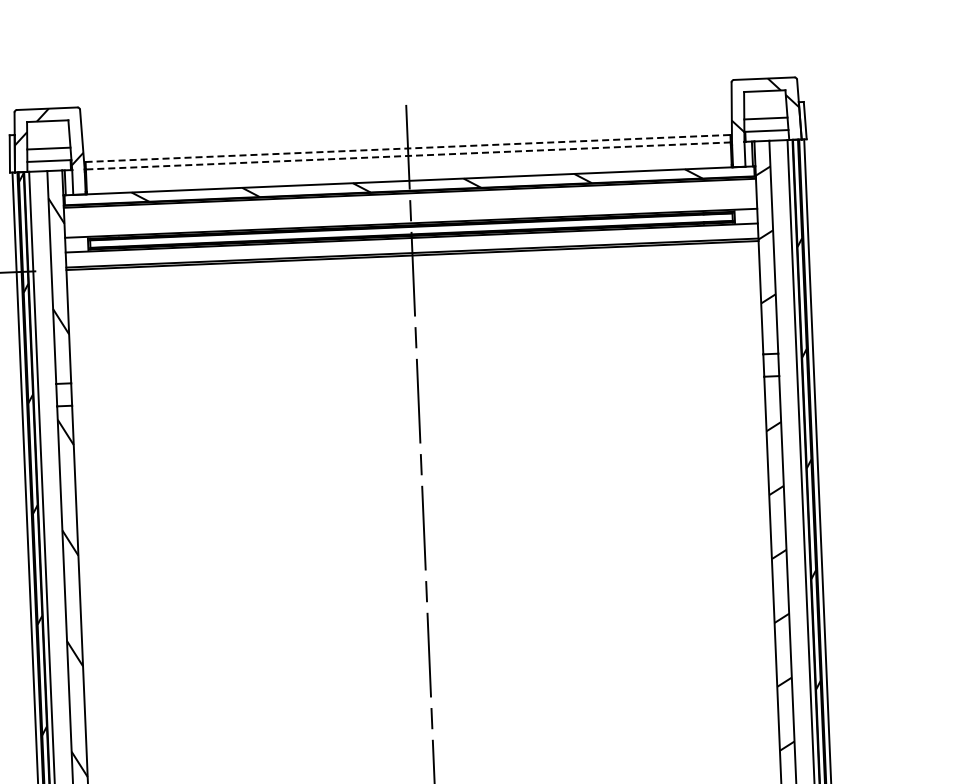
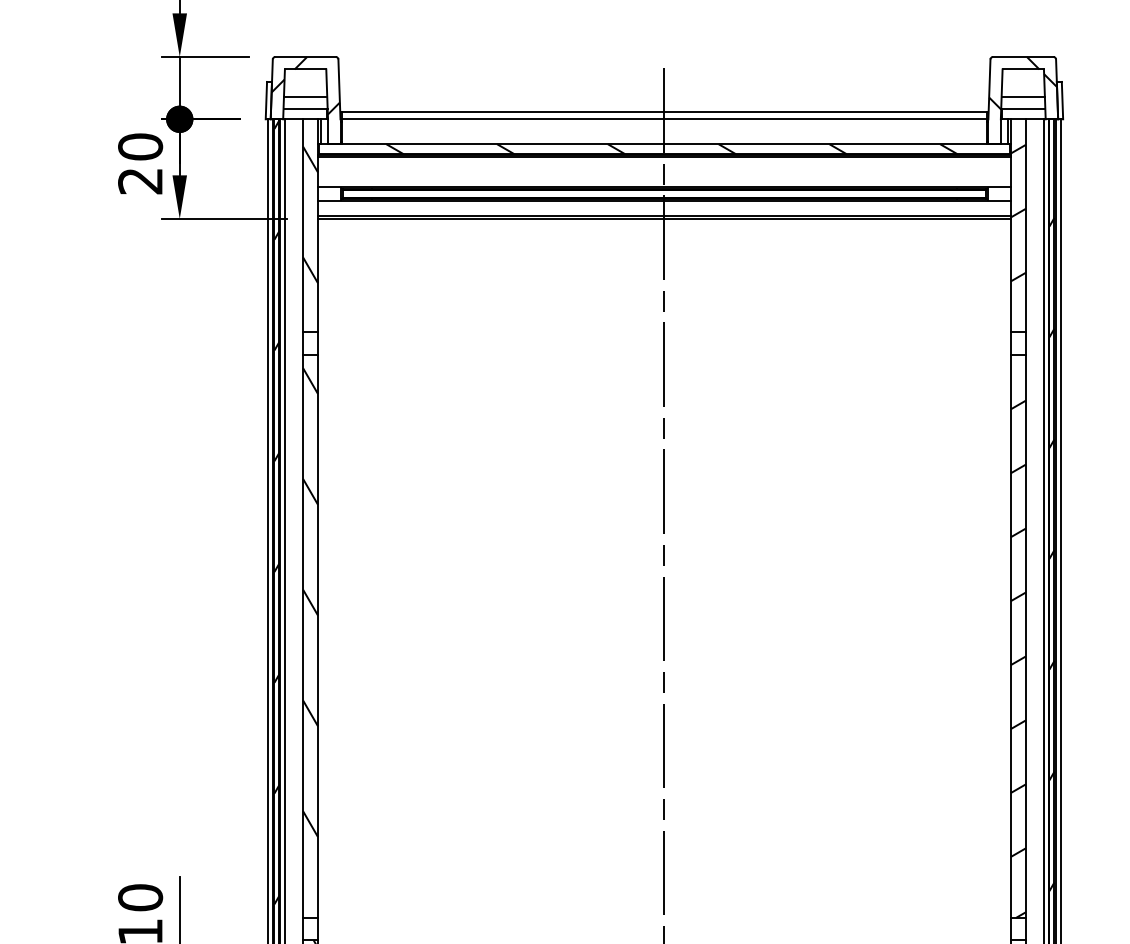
line: (408, 148) -> (664, 111), dashed -> solid
line: (408, 156) -> (664, 119), dashed -> solid

